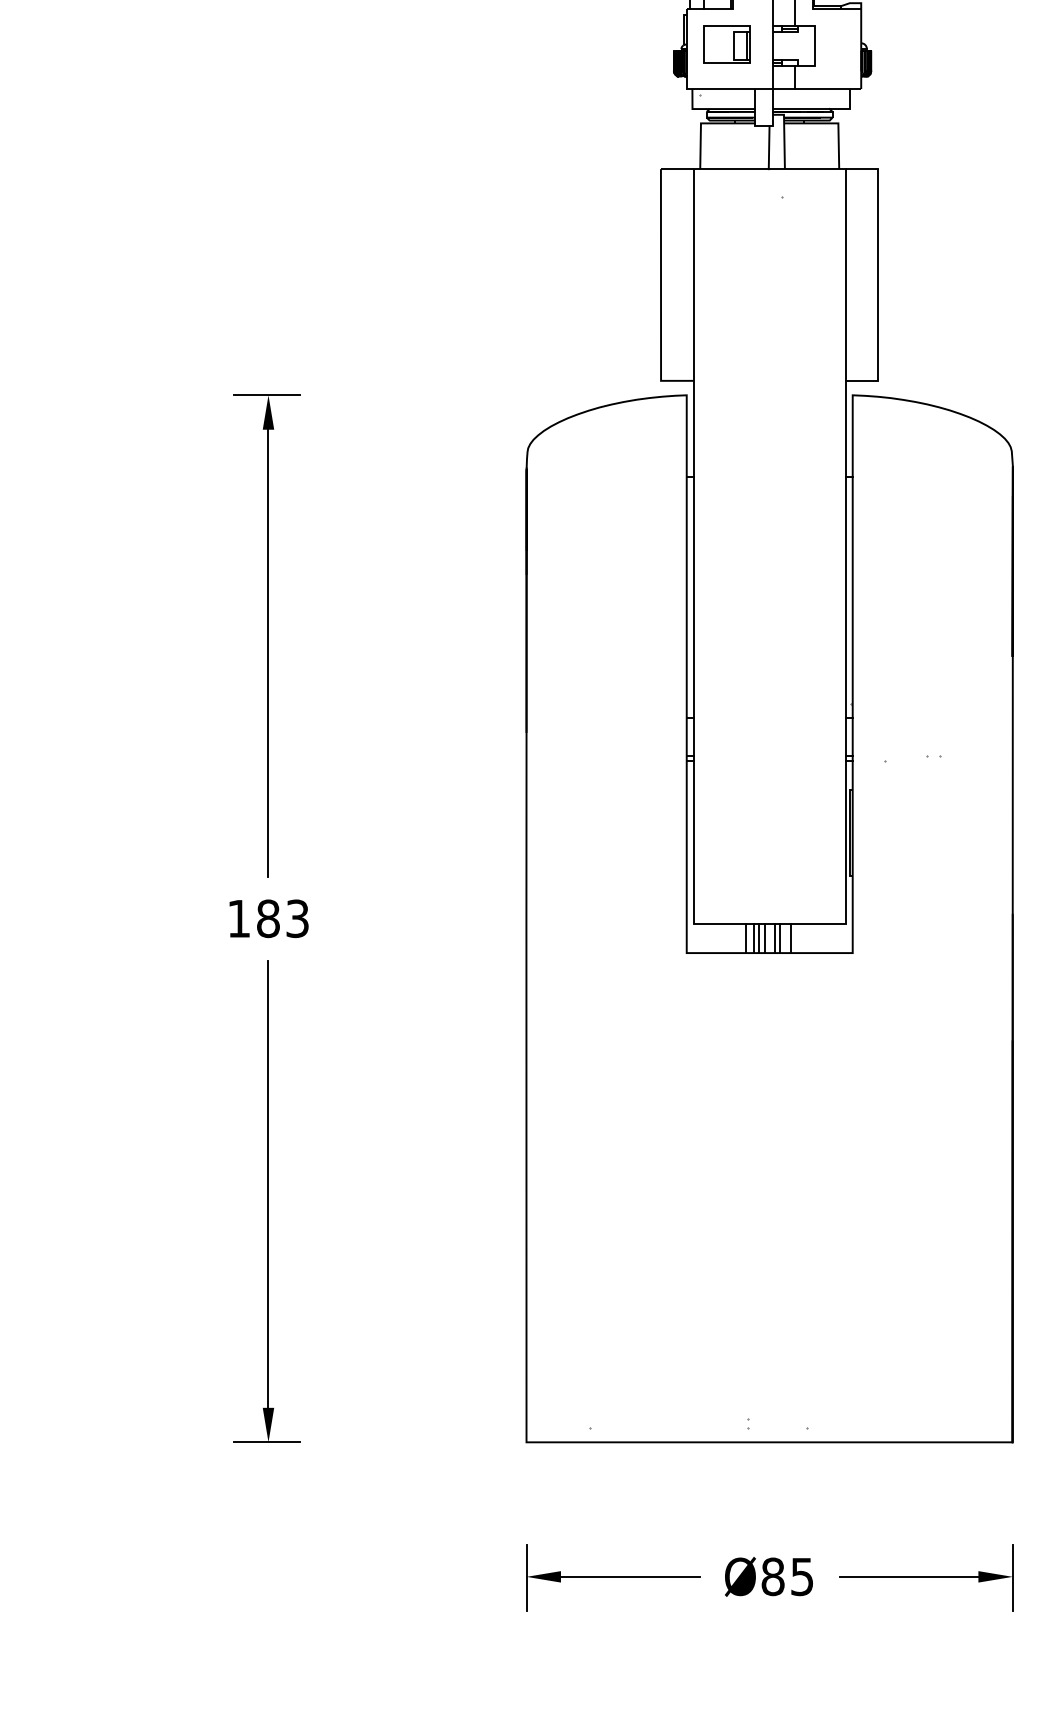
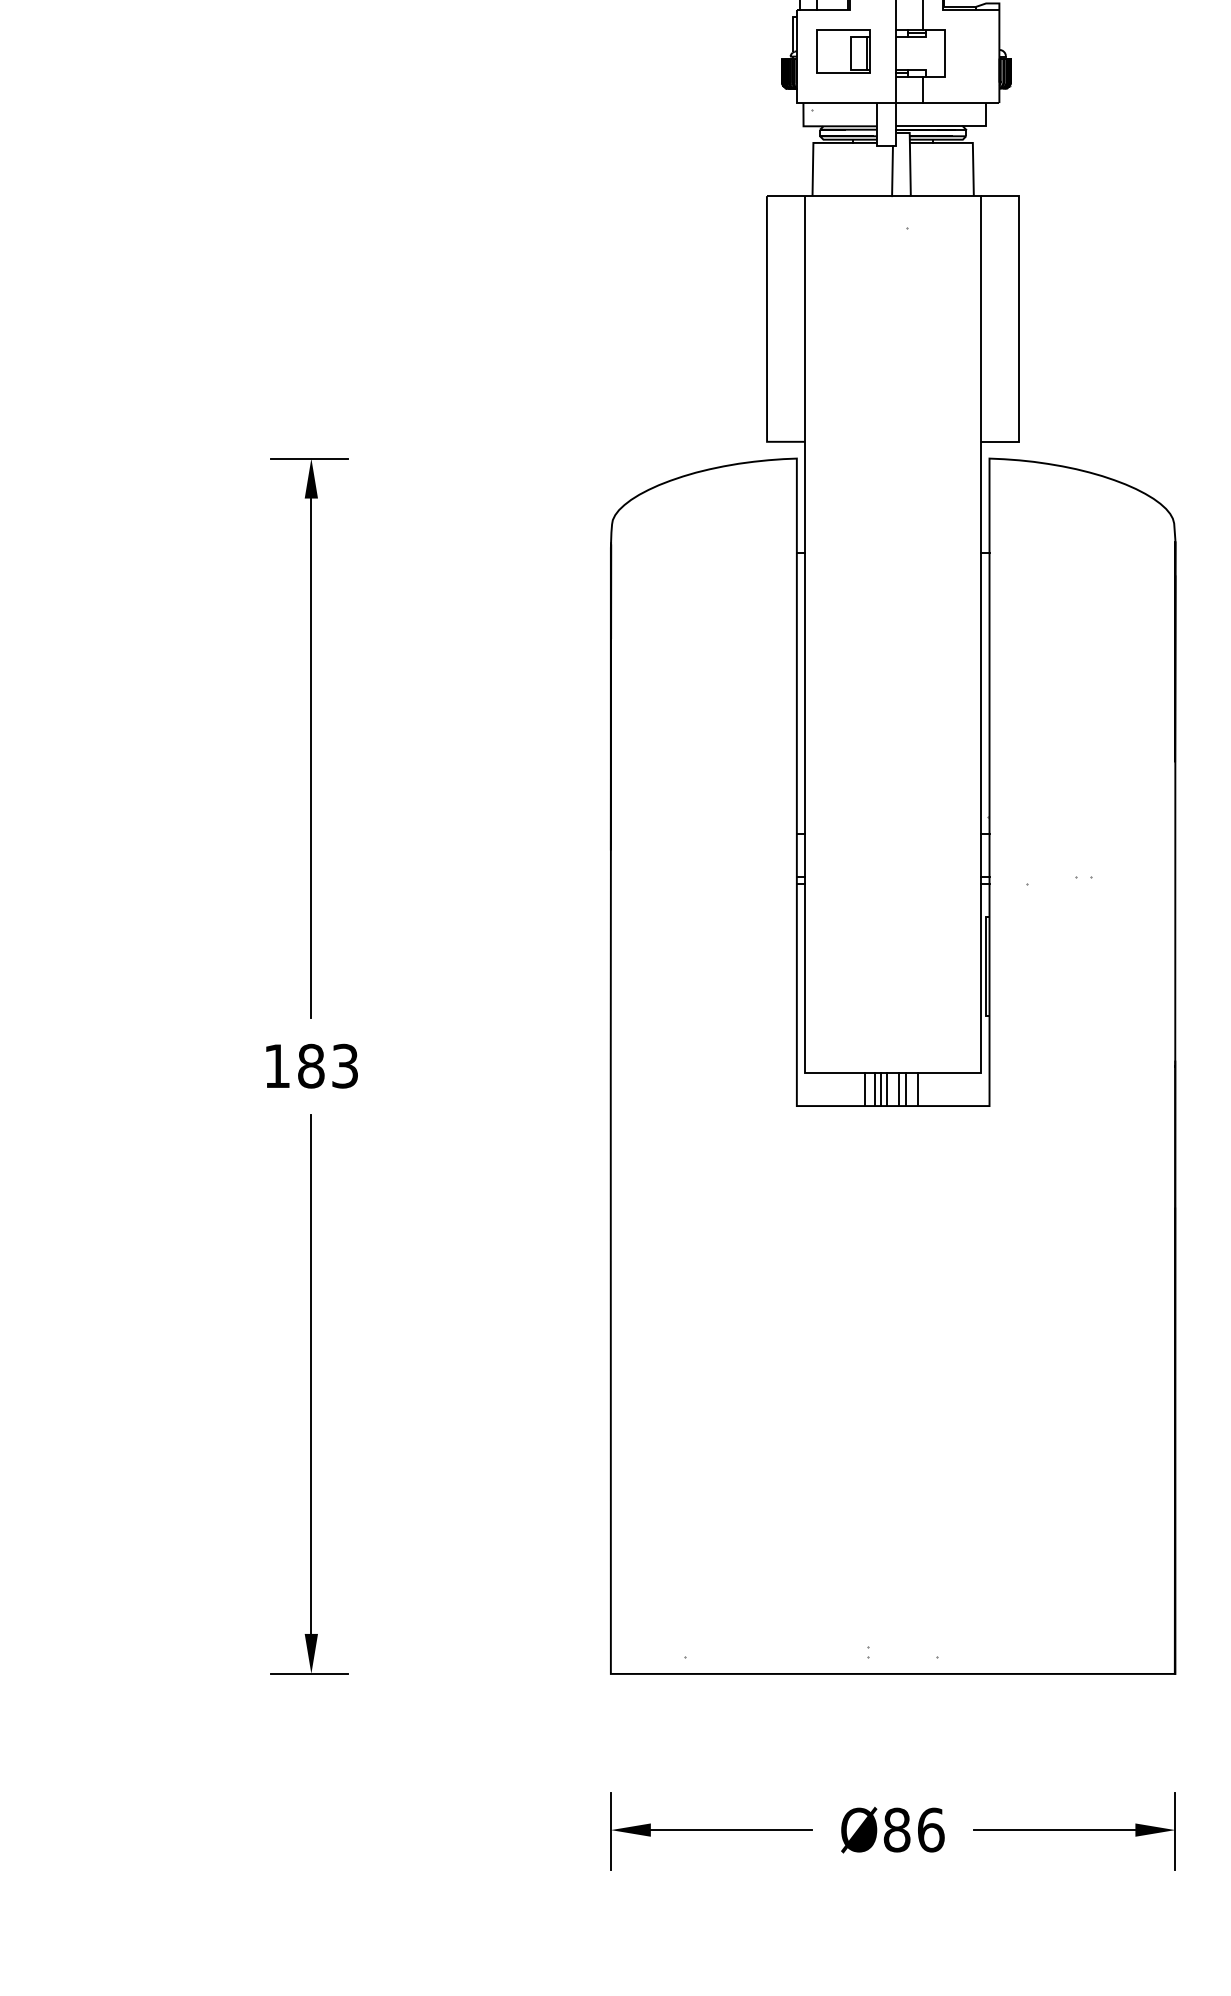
text: (802, 1576) -> (931, 1829), Ø85 -> Ø86

